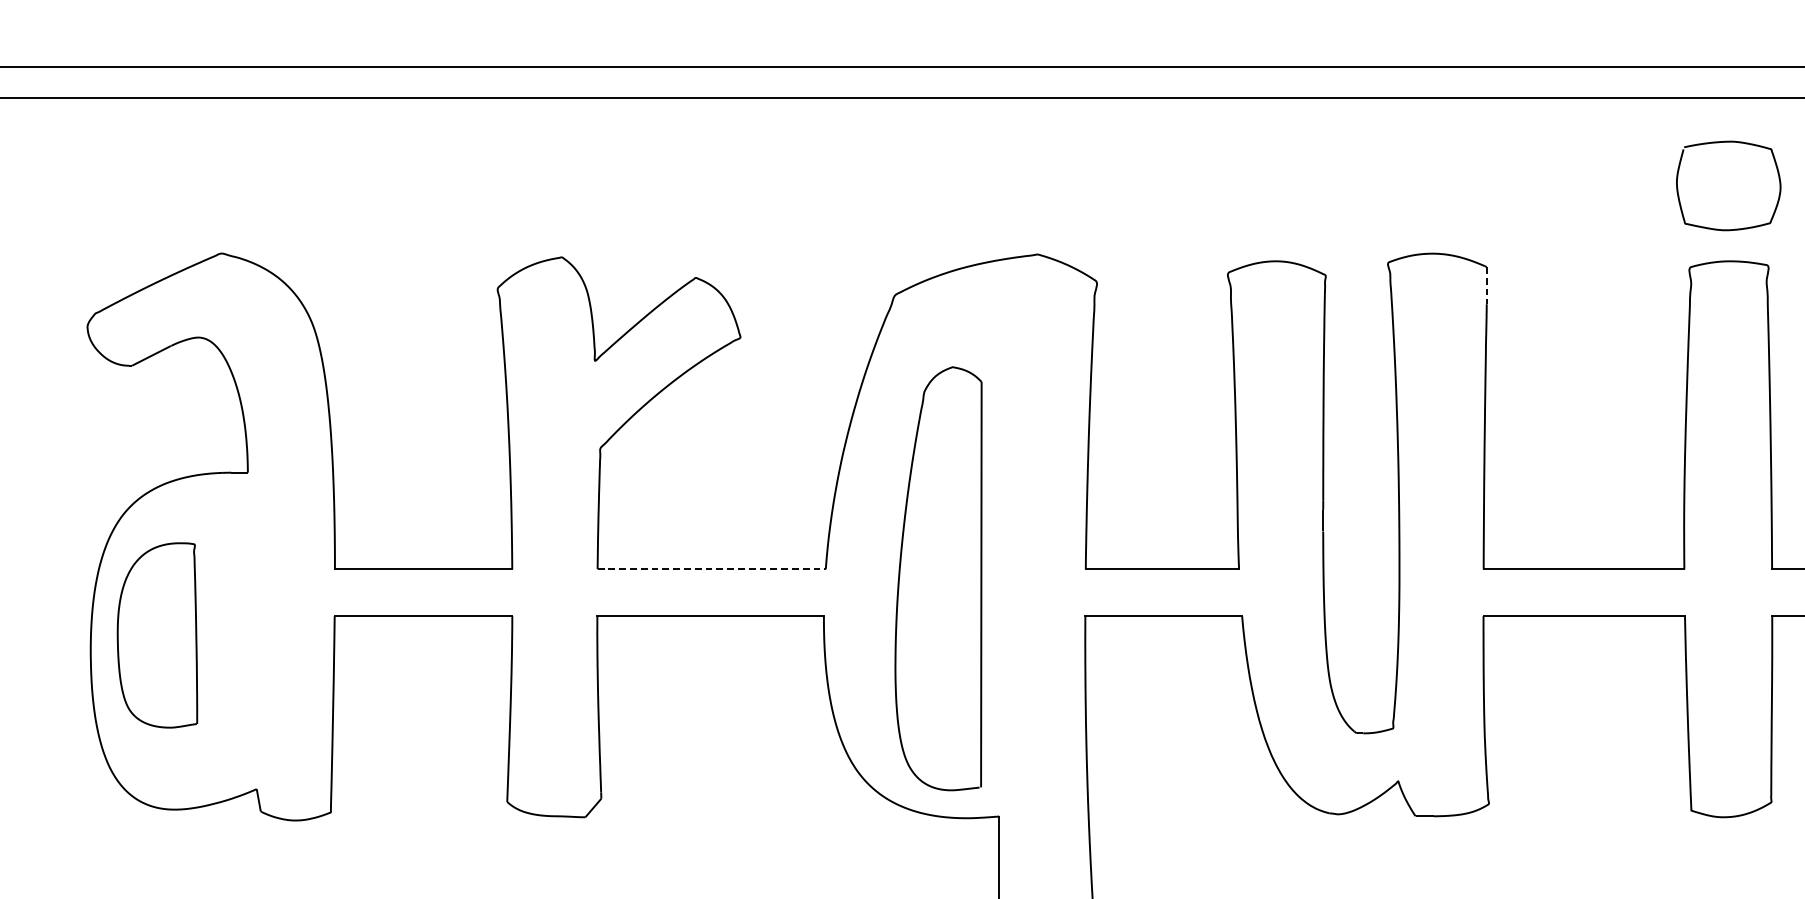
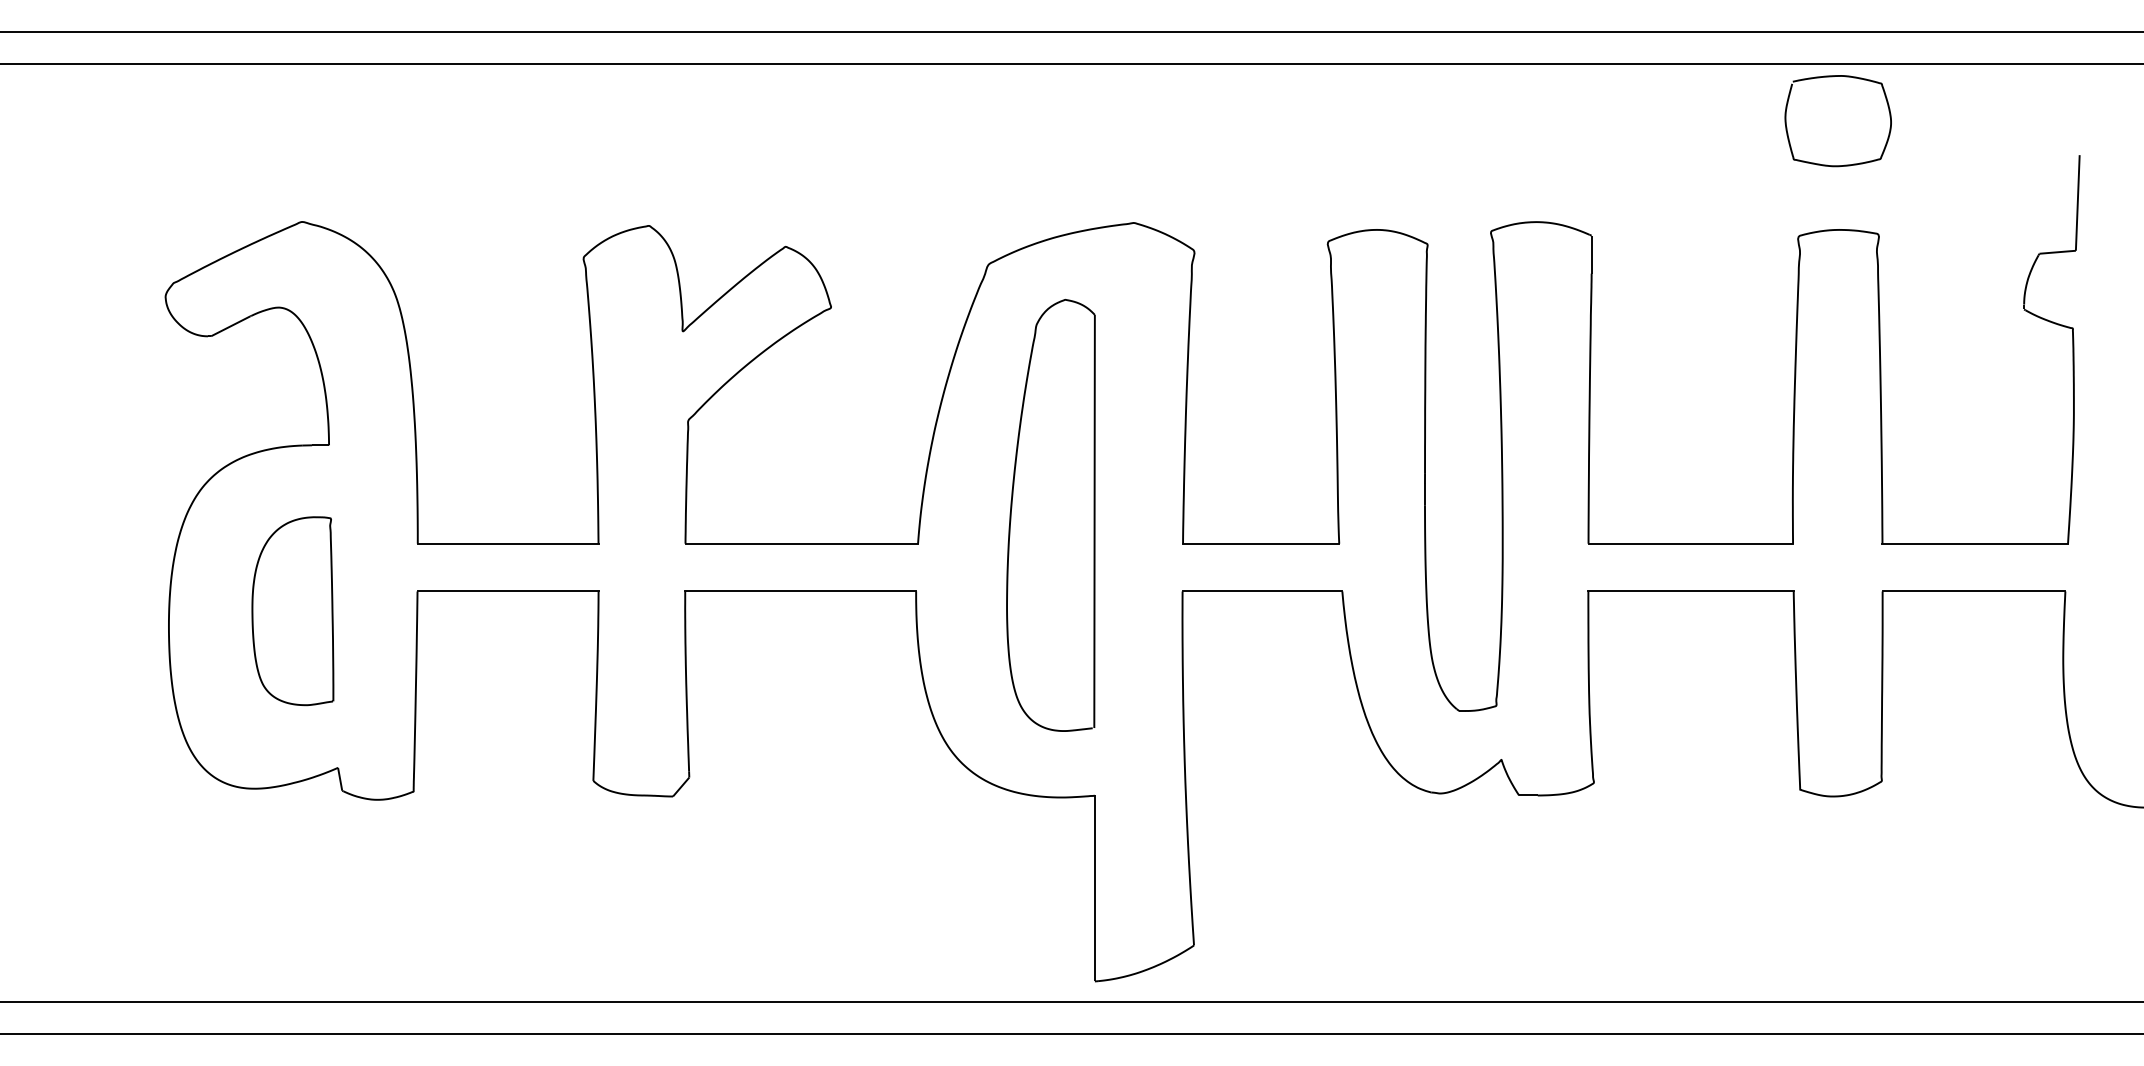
curve: (1734, 228) -> (1844, 164), moved
line: (1486, 285) -> (1591, 254), dashed -> solid
line: (712, 569) -> (802, 543), dashed -> solid
part: (938, 578) -> (1050, 515), moved
curve: (118, 635) -> (253, 611), moved

